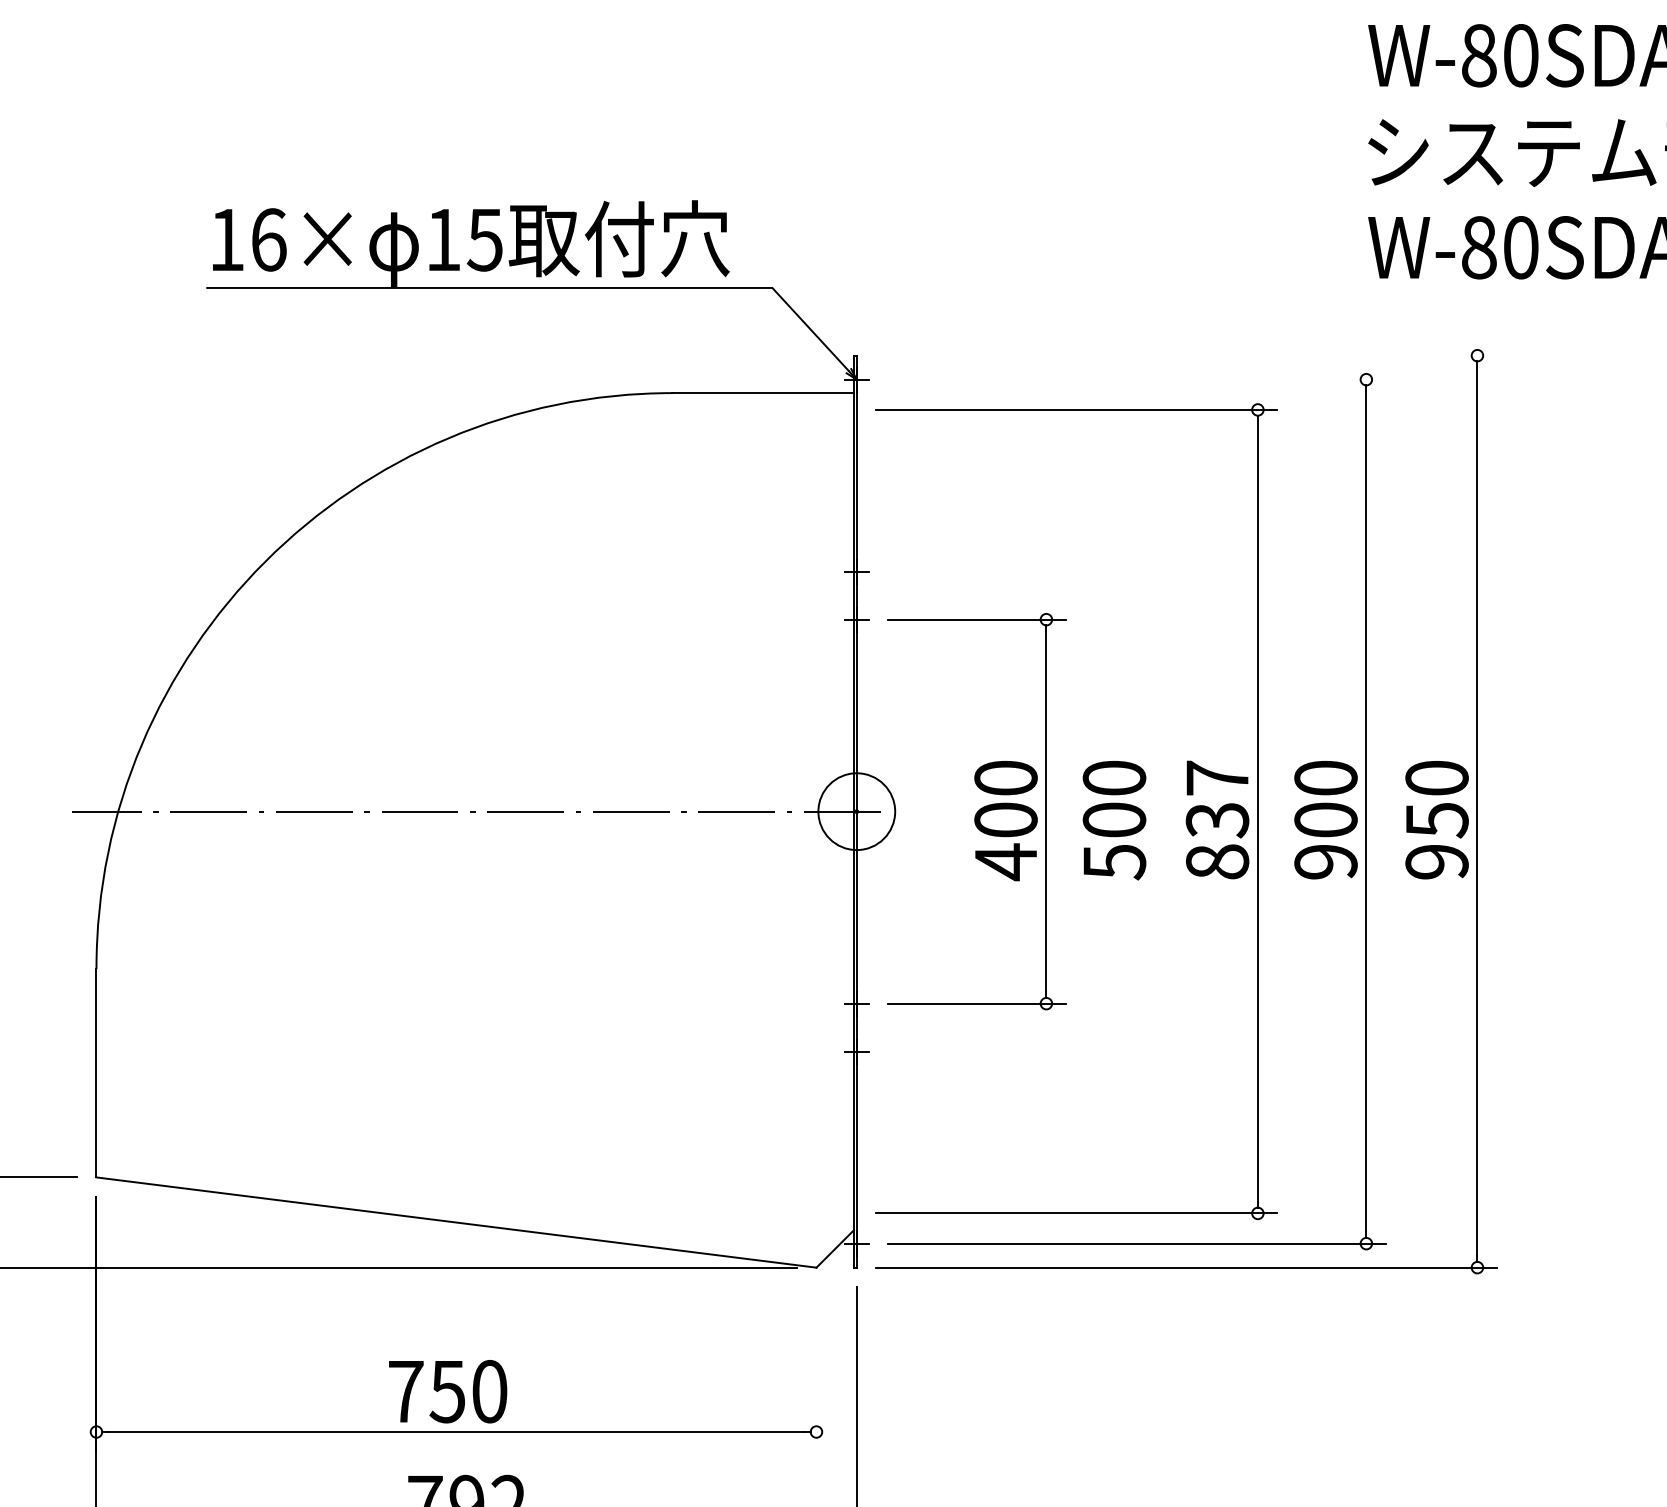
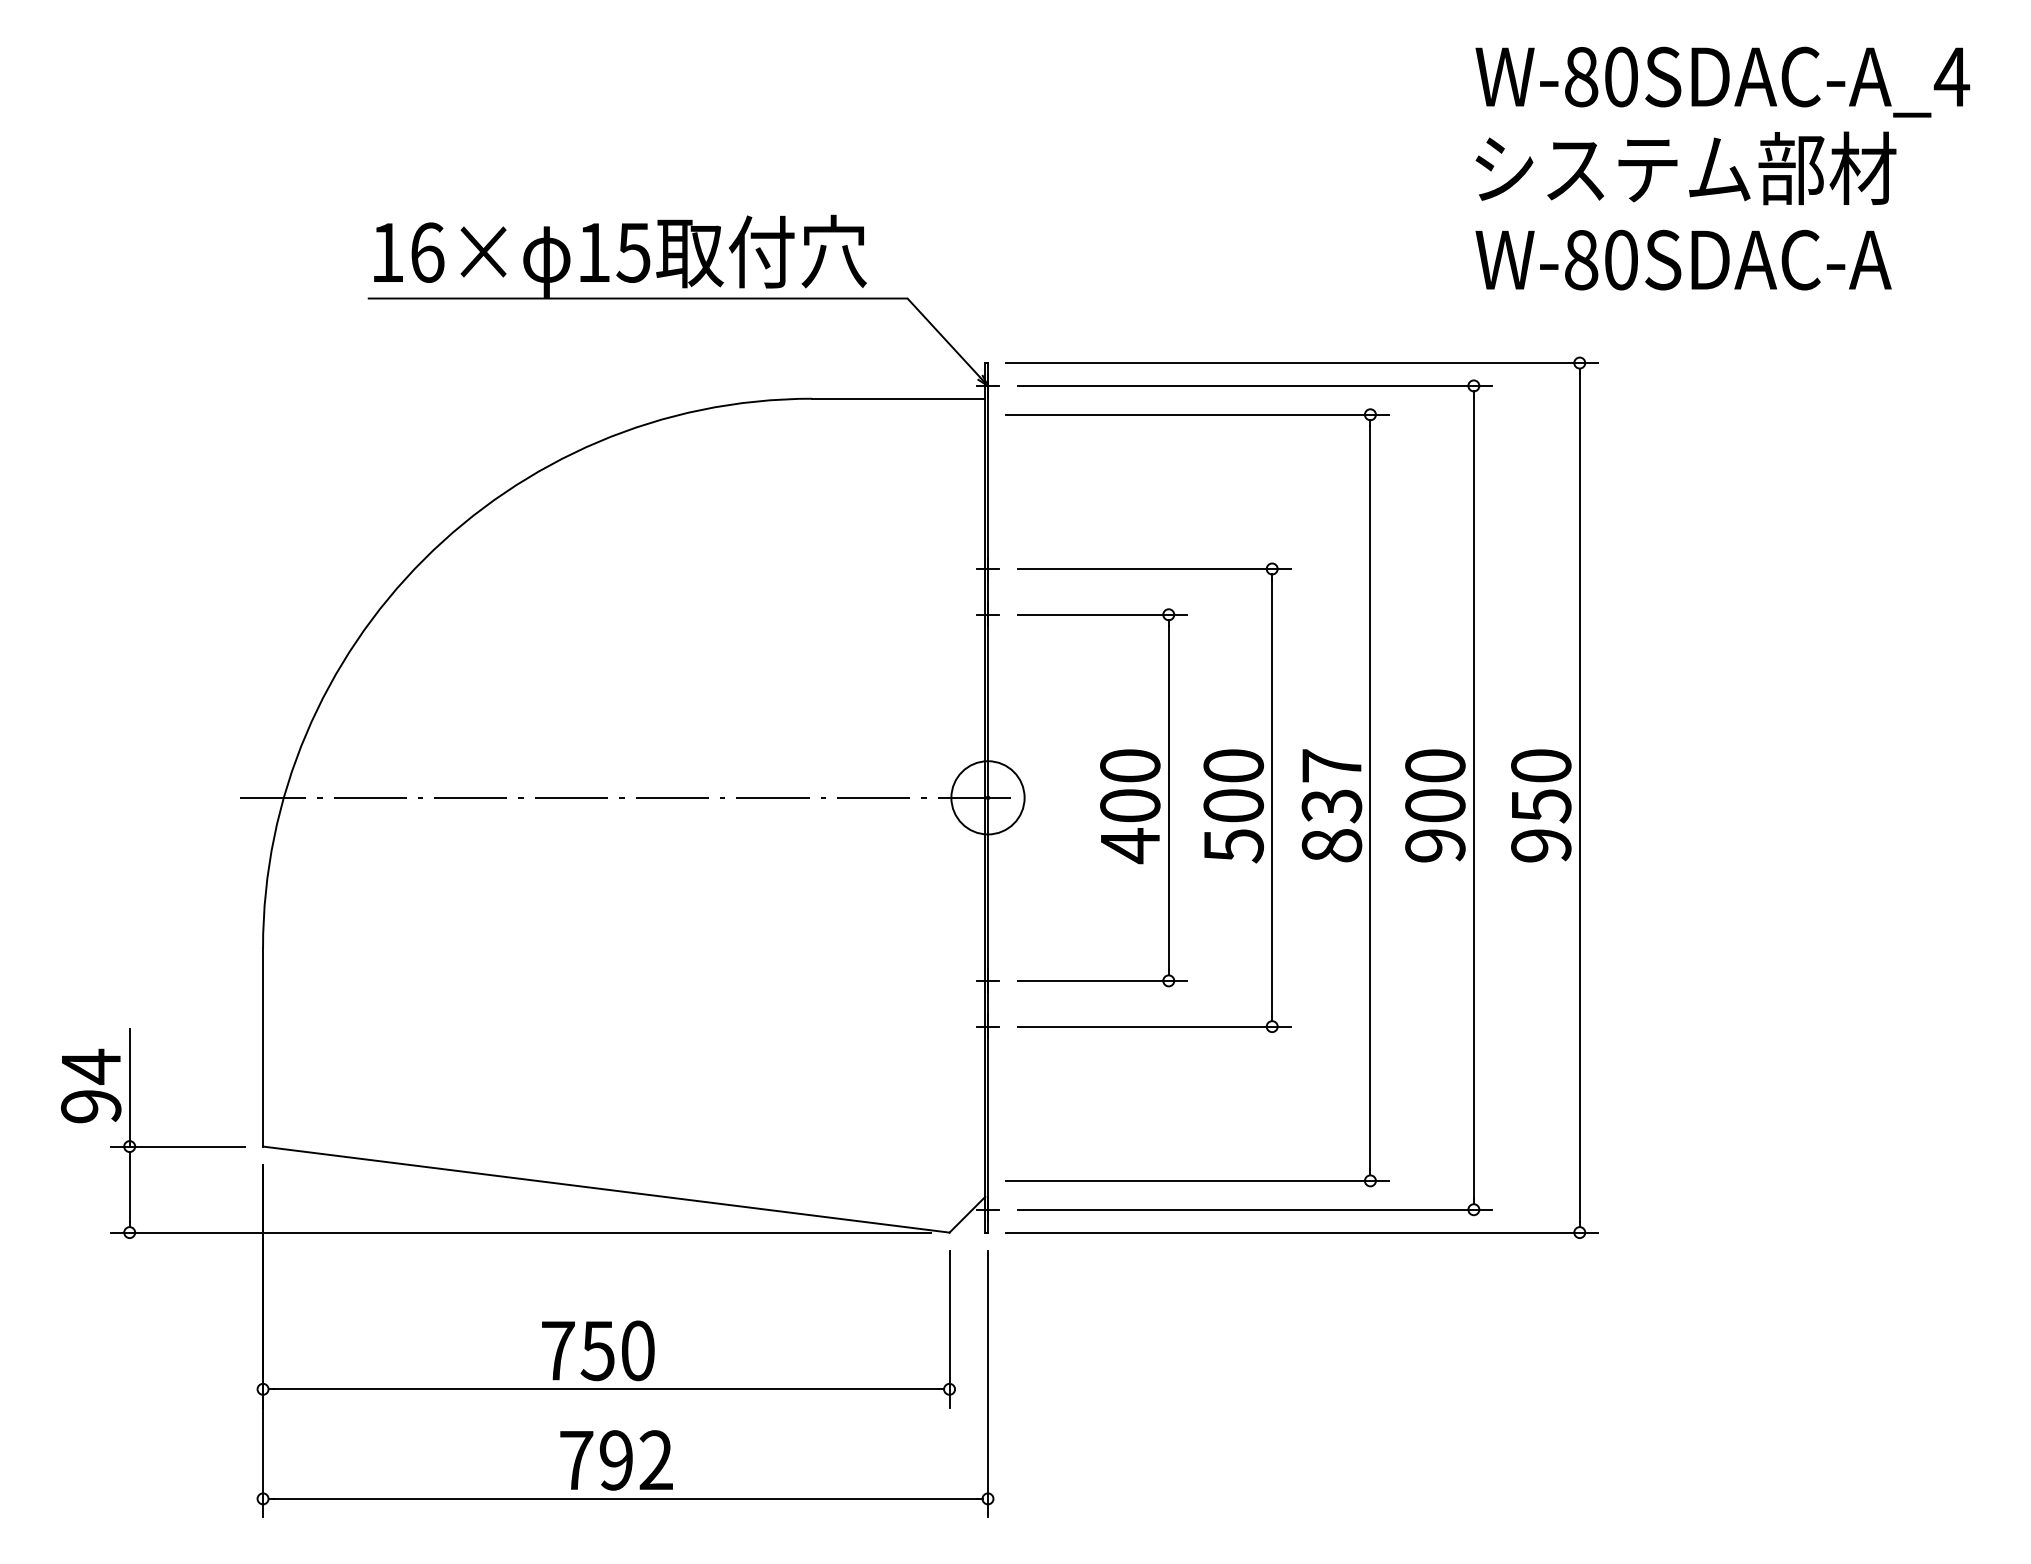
line: (1186, 356) -> (1302, 363), added
line: (1136, 379) -> (1254, 385), added
part: (1154, 811) -> (1271, 797), added
line: (816, 1368) -> (949, 1328), added

